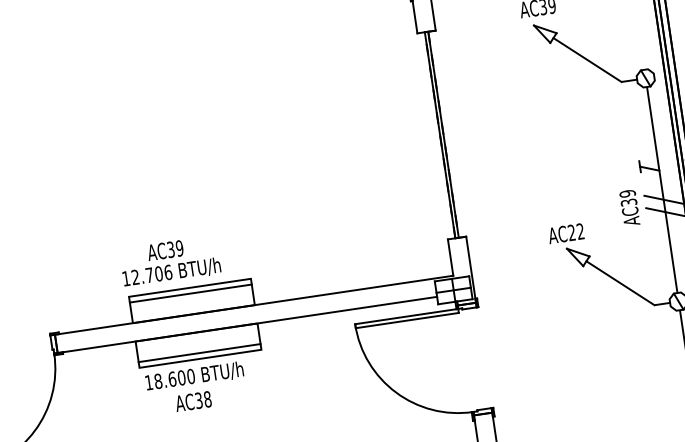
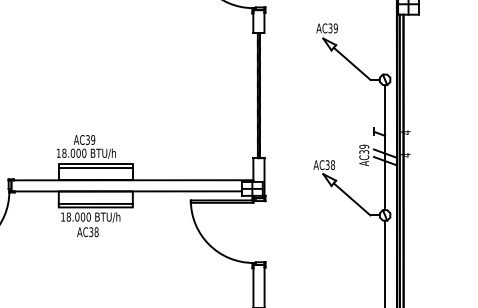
text: (575, 232) -> (329, 165), AC22 -> AC38
text: (151, 273) -> (74, 152), 12.706 -> 18.000
text: (172, 378) -> (77, 216), 18.600 -> 18.000

